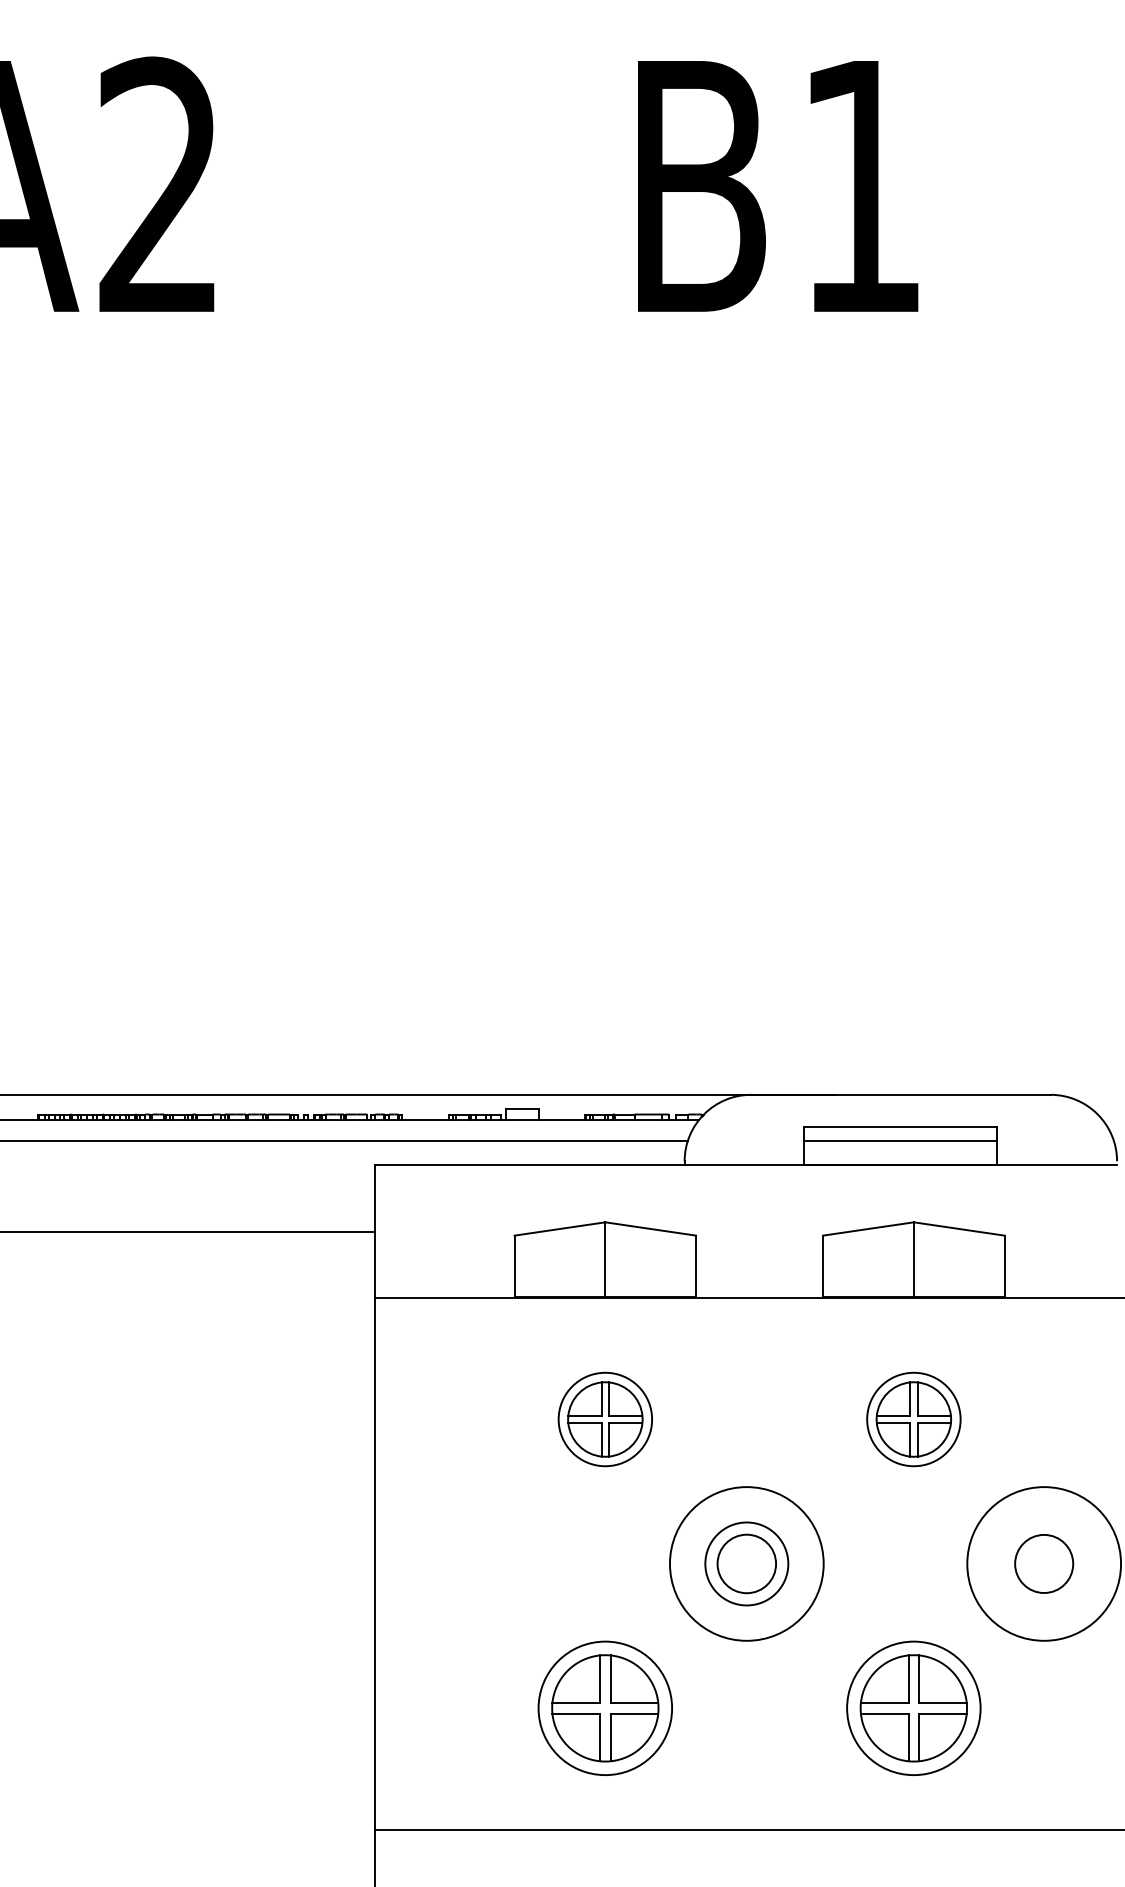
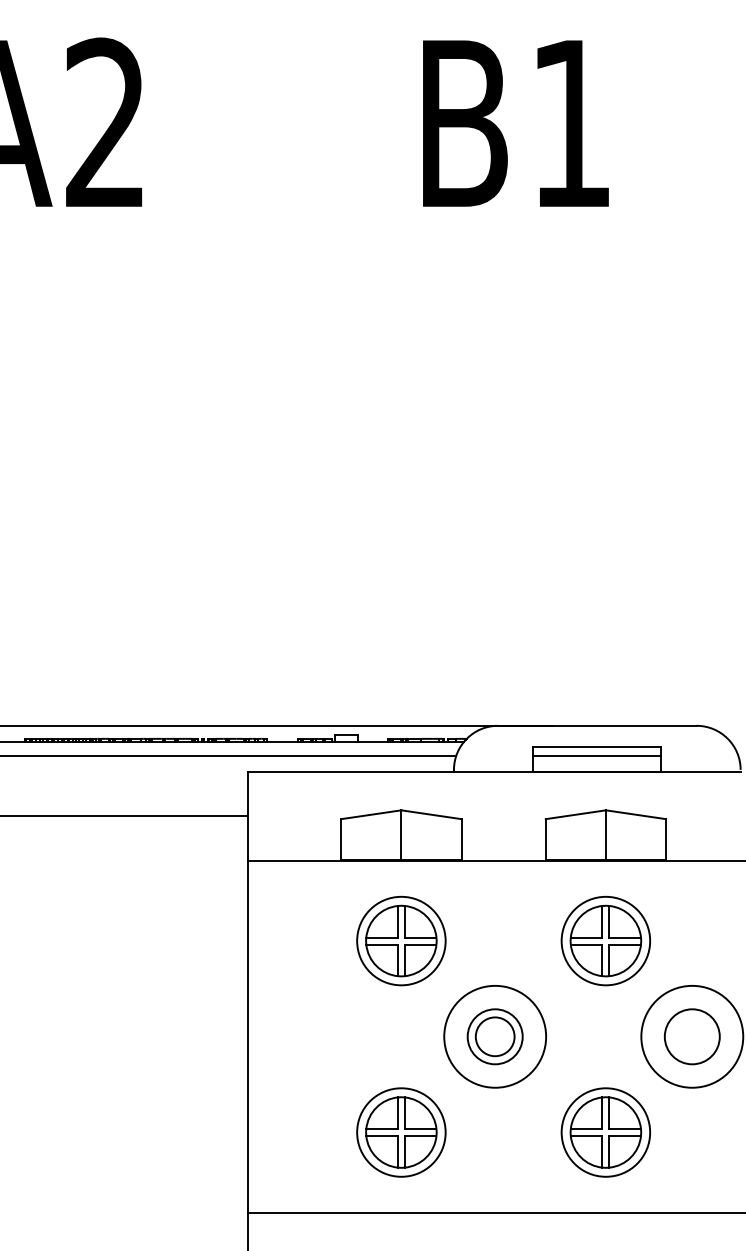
part: (605, 1418) -> (401, 940), size x1.43
part: (913, 1418) -> (605, 940), size x1.43
circle: (1042, 1563) -> (691, 1036), size x1.43

